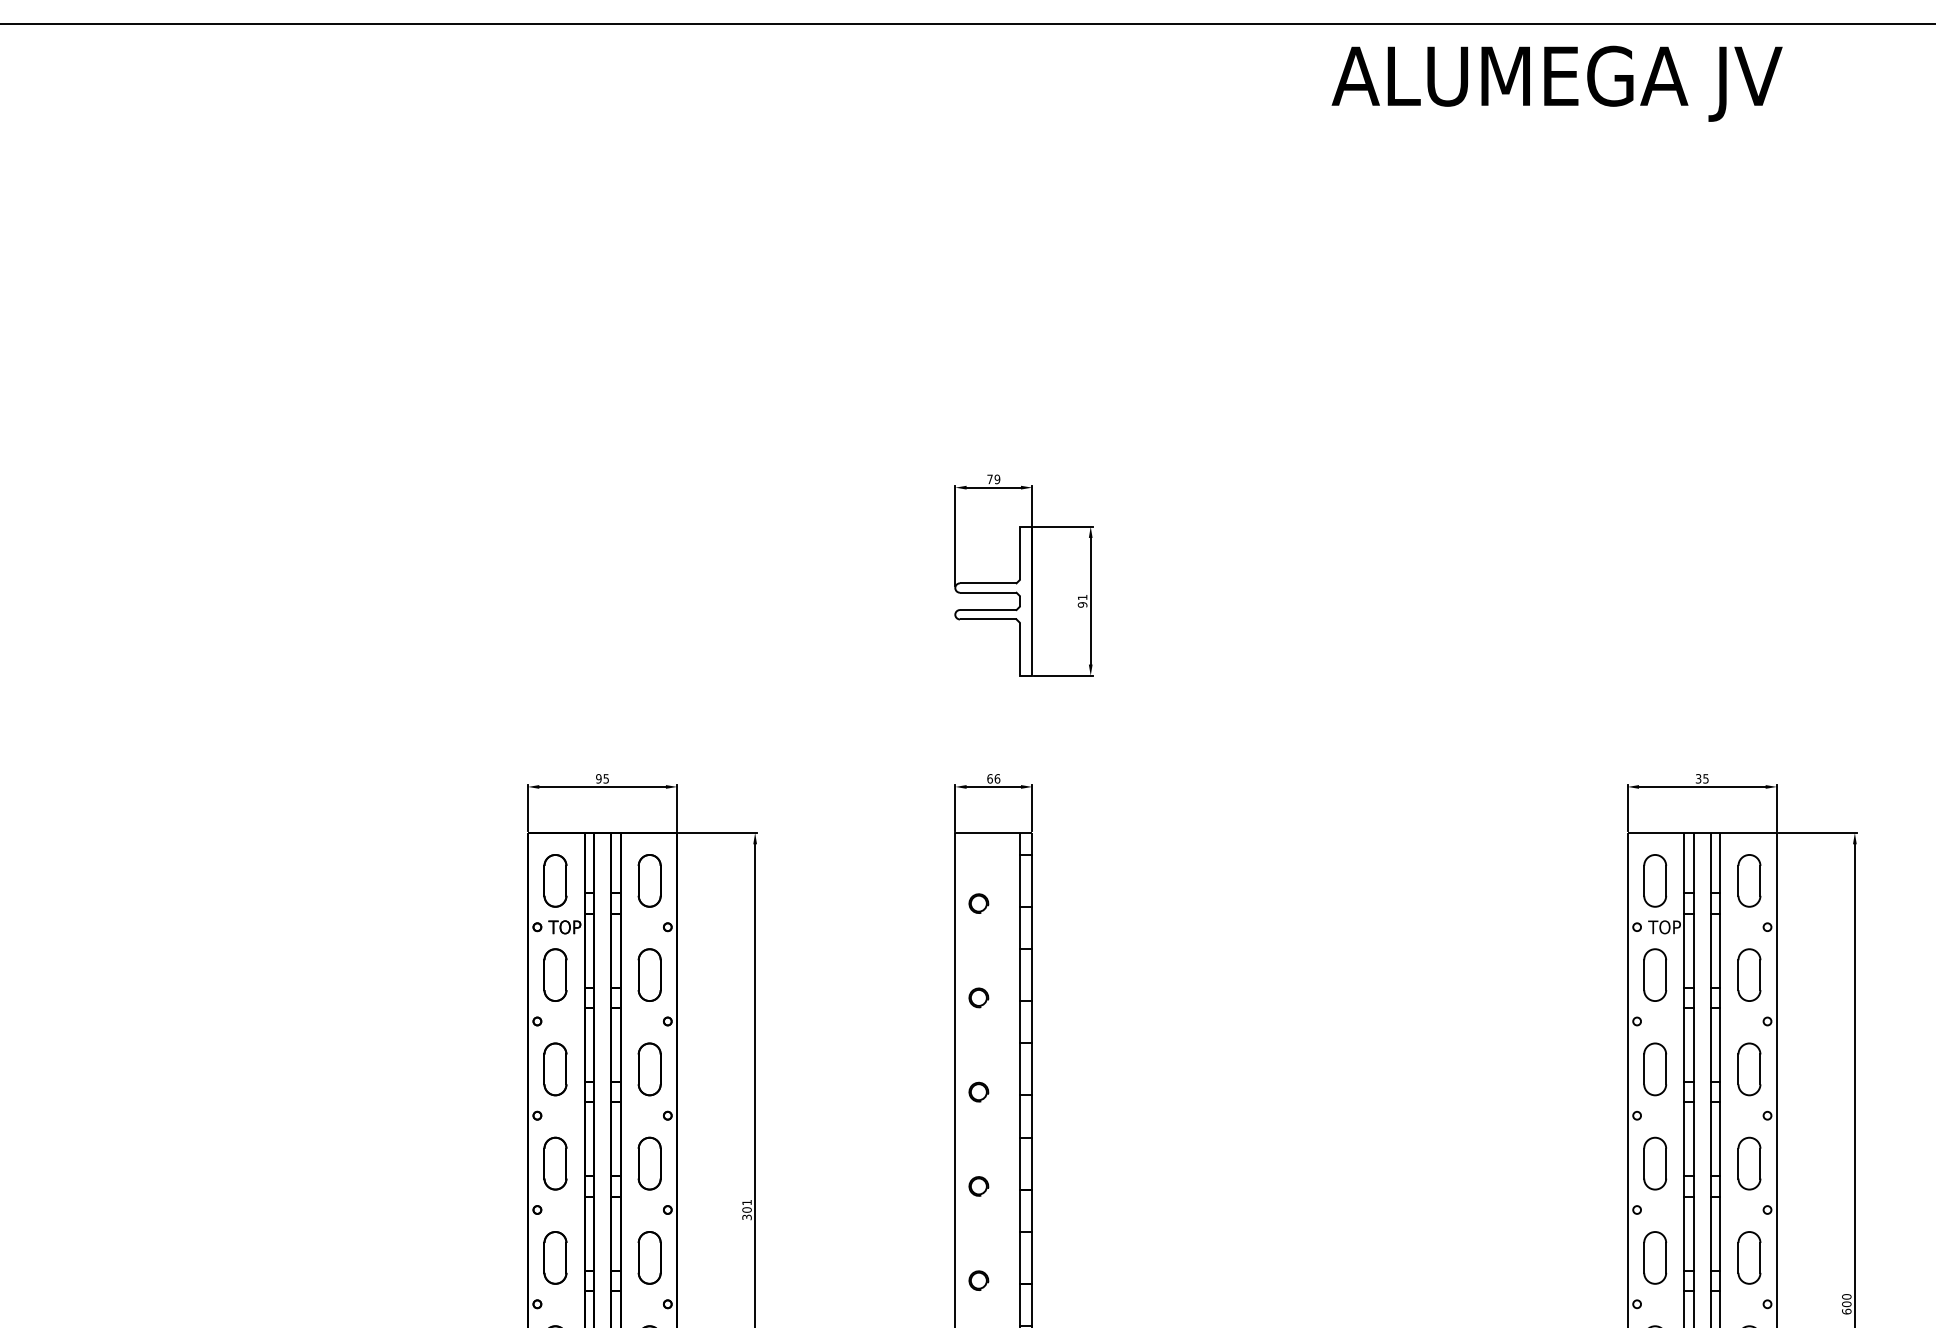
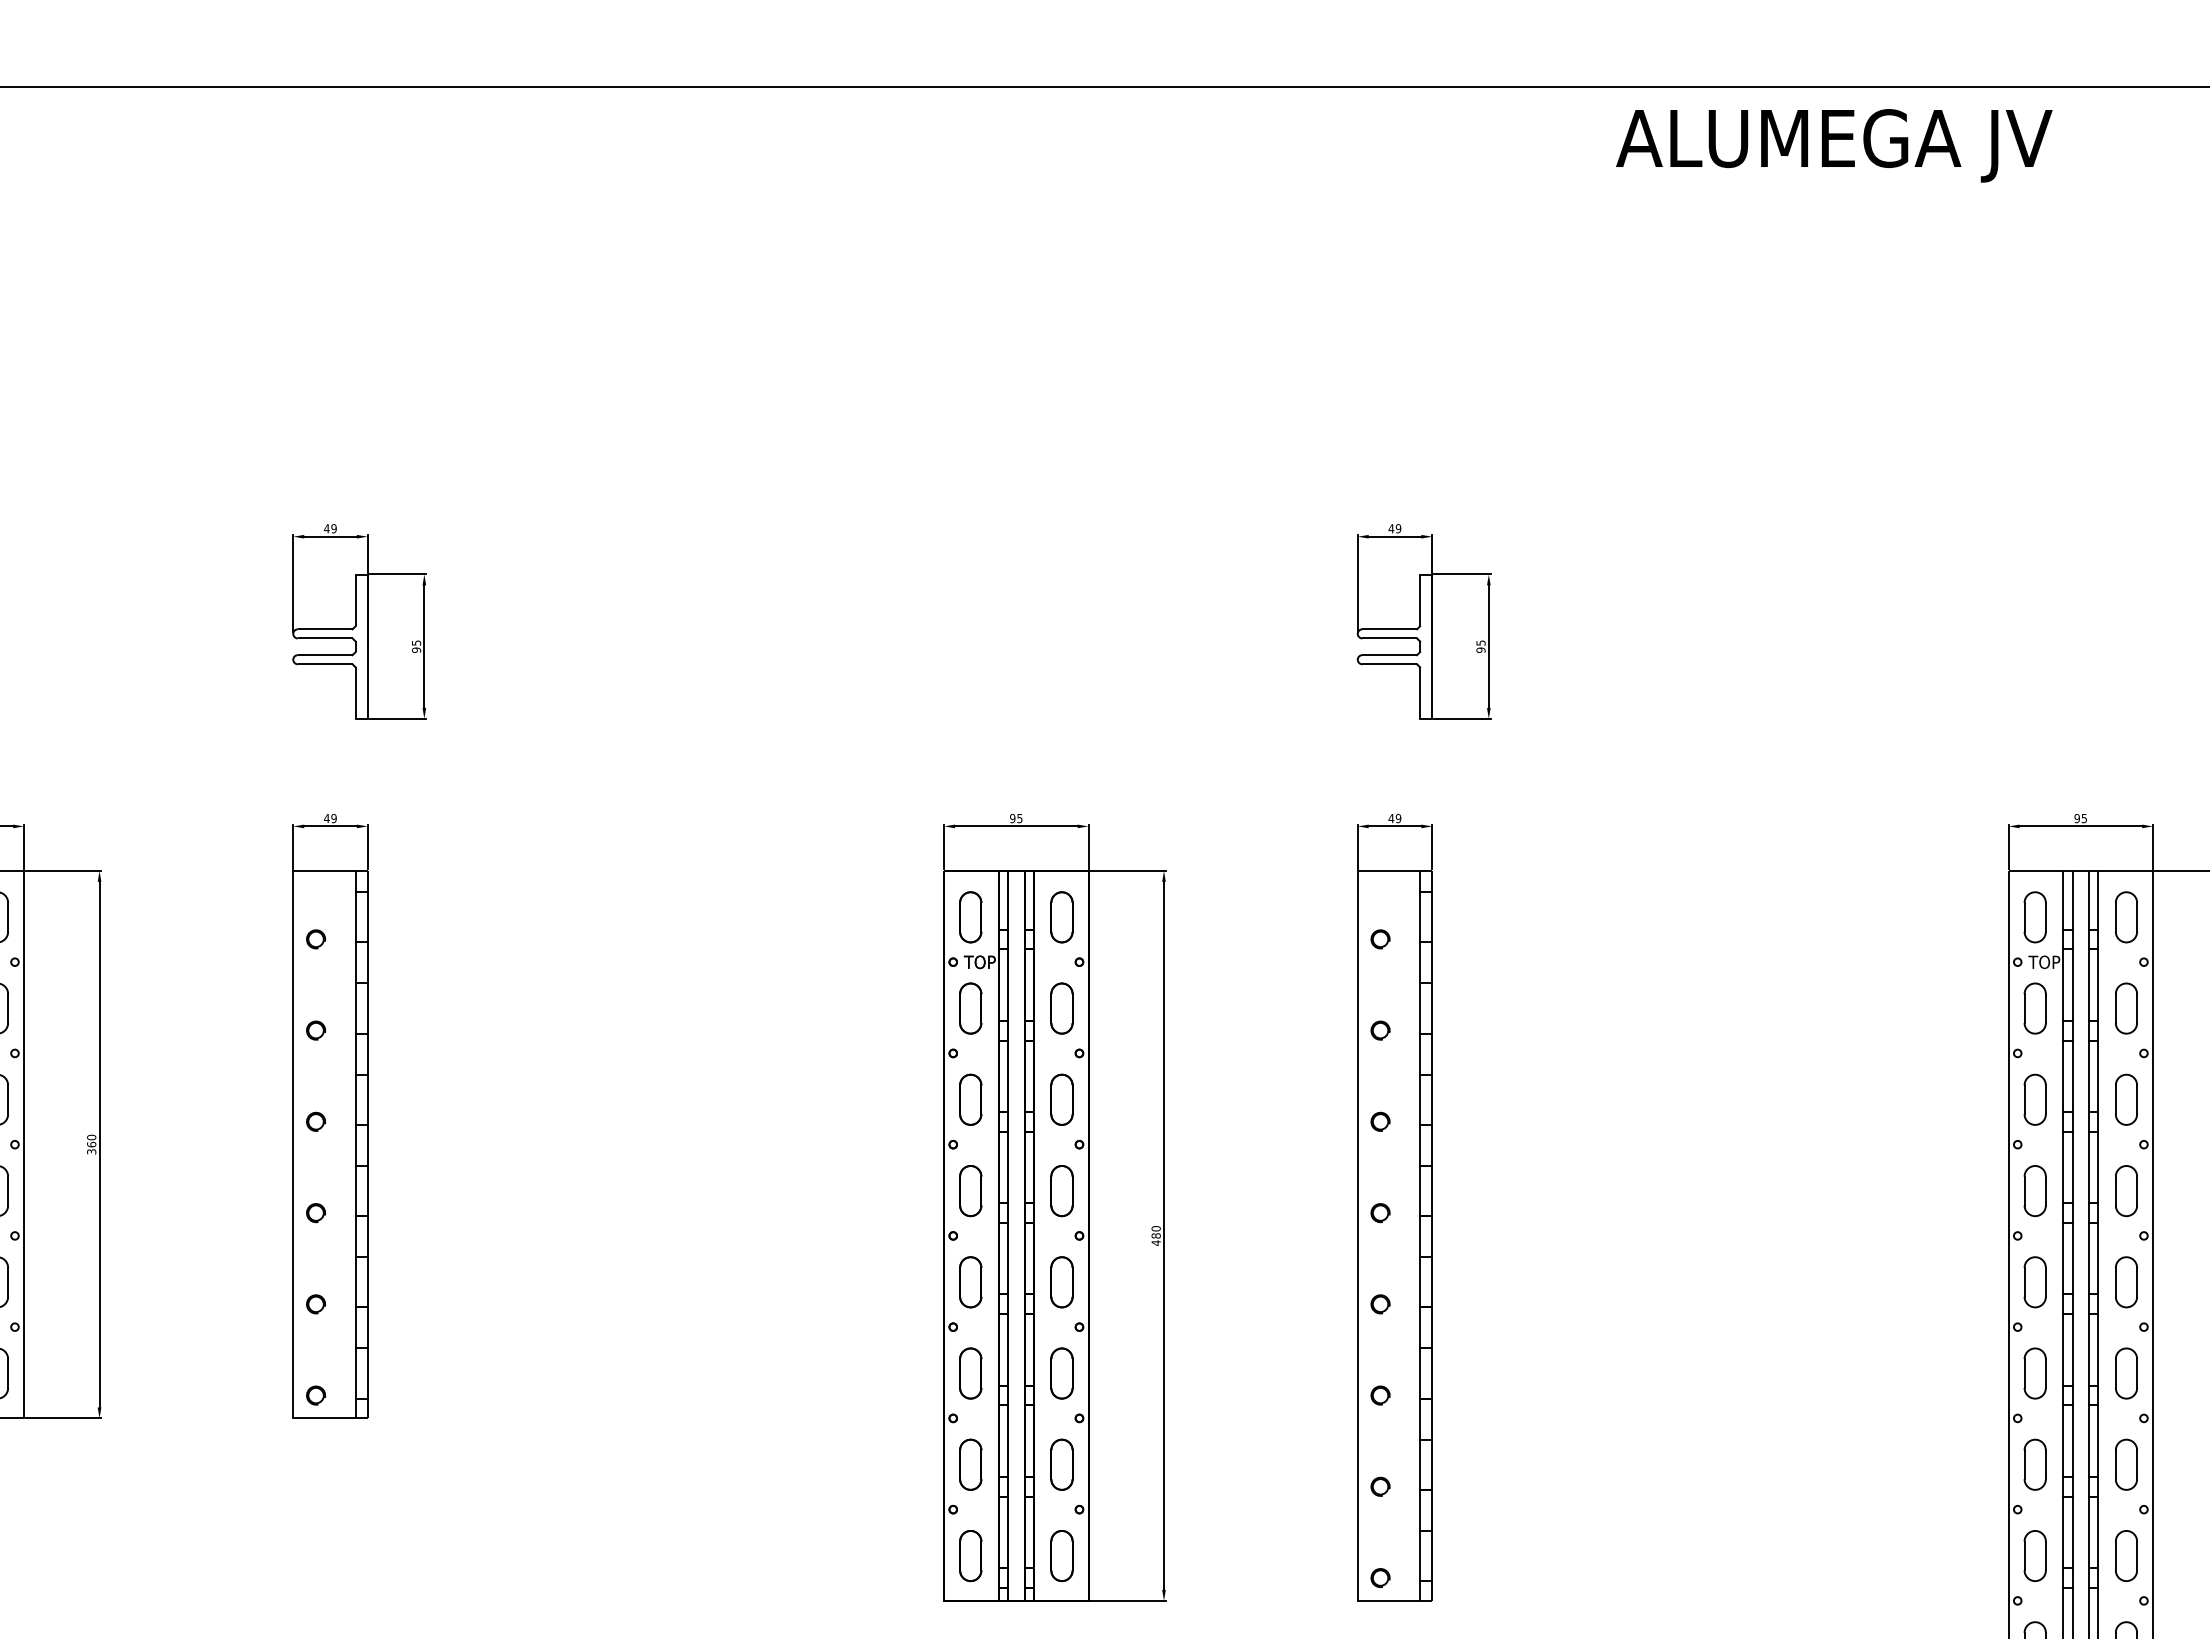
text: (1557, 83) -> (1834, 145), moved
text: (990, 479) -> (1391, 528), 79 -> 49
text: (1082, 596) -> (1480, 642), 91 -> 95
text: (993, 778) -> (1394, 818), 66 -> 49
text: (1697, 778) -> (2076, 818), 35 -> 95
text: (746, 1209) -> (1155, 1235), 301 -> 480

